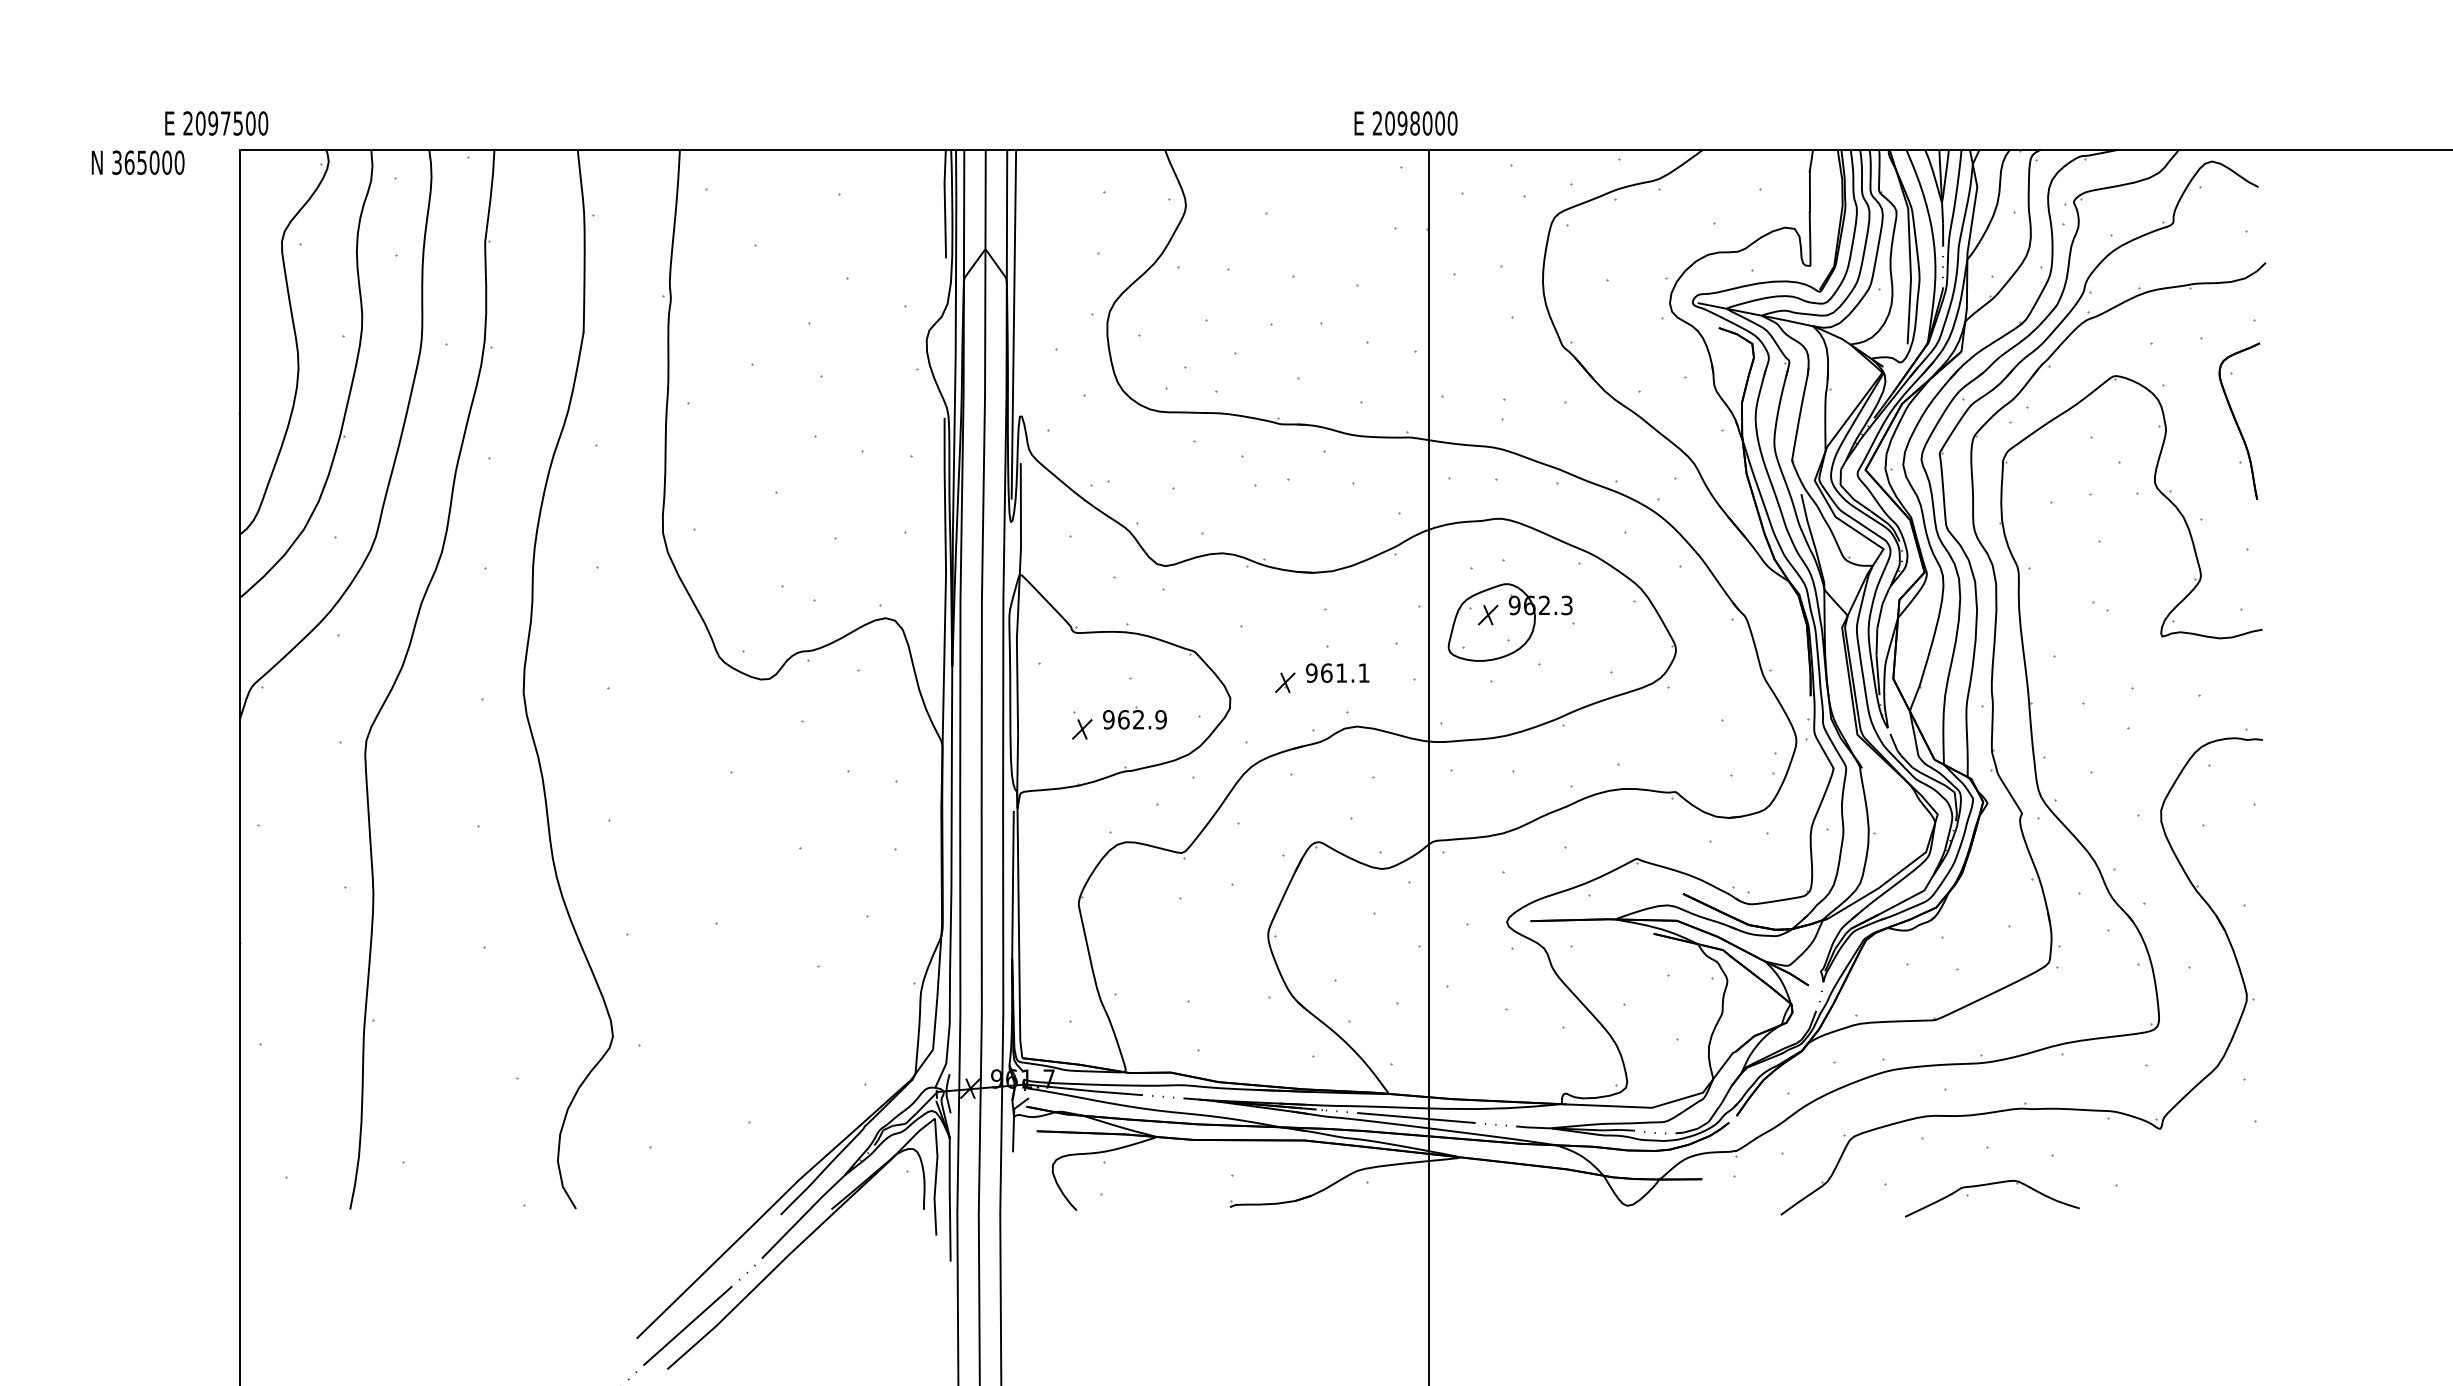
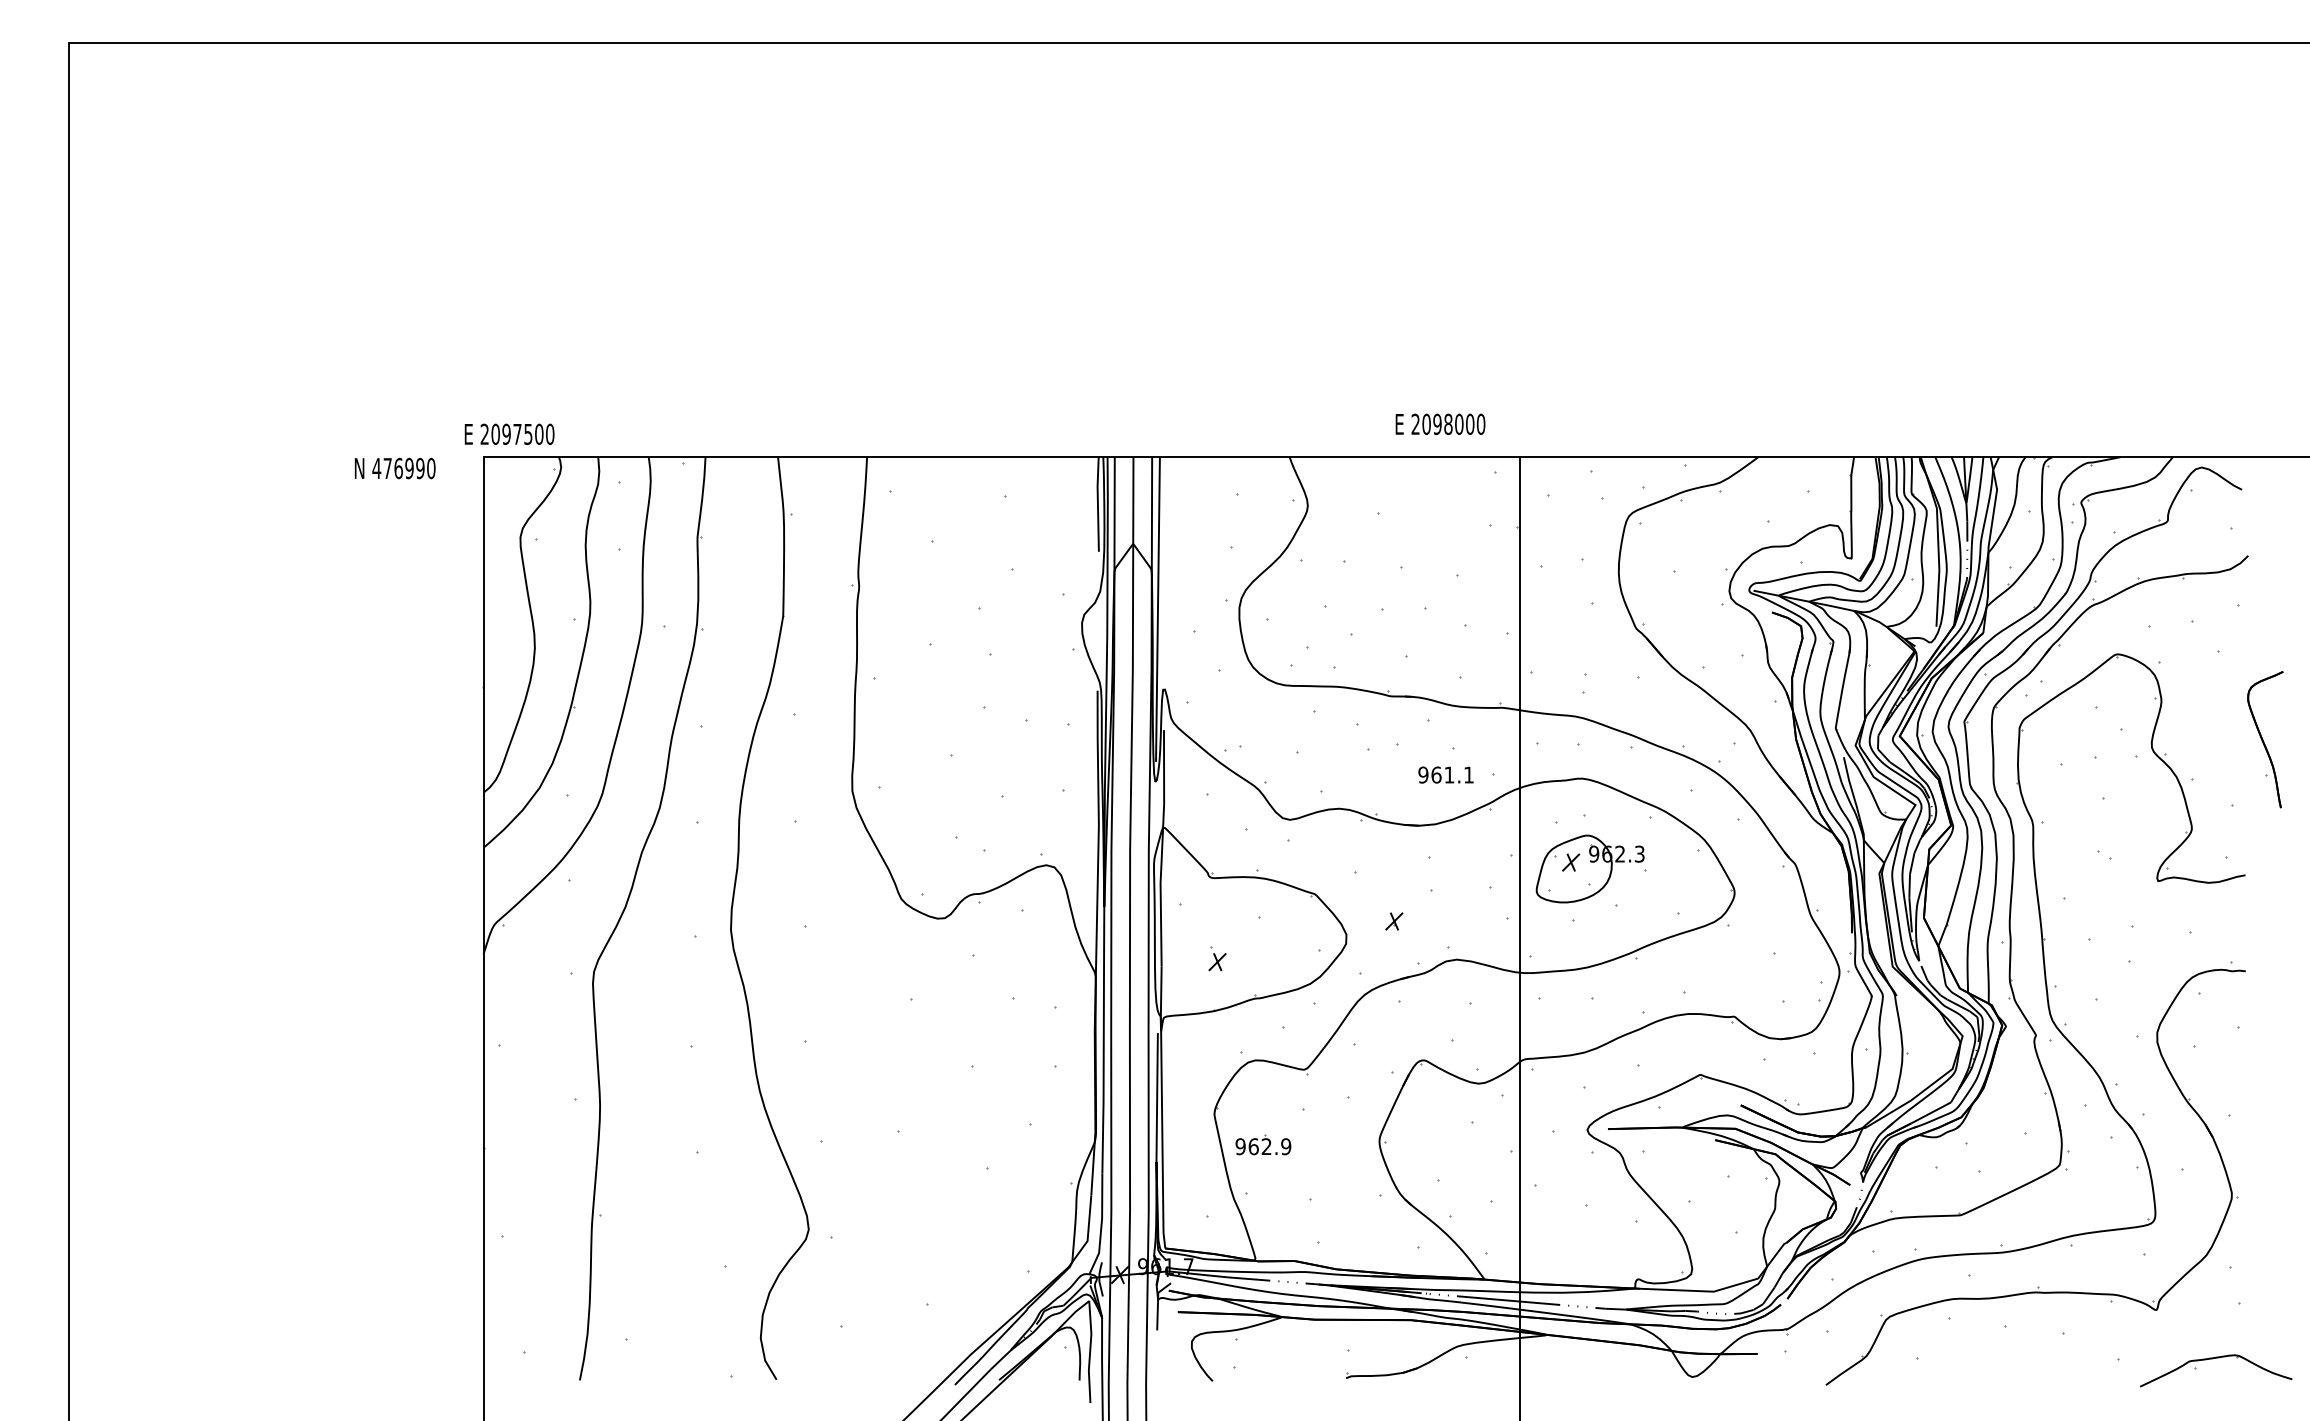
text: (216, 122) -> (509, 433), moved
text: (1406, 122) -> (1440, 423), moved
text: (141, 162) -> (398, 468), 365000 -> 476990
part: (2239, 421) -> (2265, 739), moved
text: (1337, 672) -> (1445, 774), moved
part: (1135, 717) -> (1263, 1144), moved
part: (1989, 1185) -> (2213, 1359), moved

